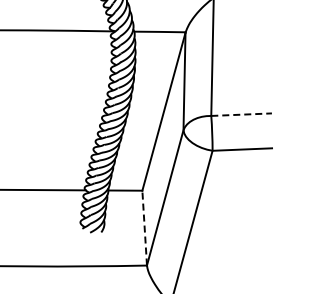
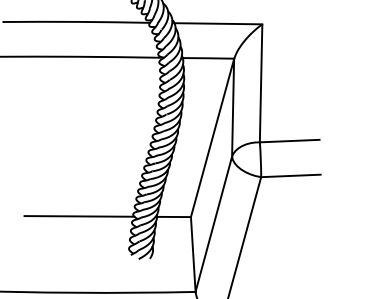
line: (241, 115) -> (290, 141), dashed -> solid
line: (144, 227) -> (193, 253), dashed -> solid

